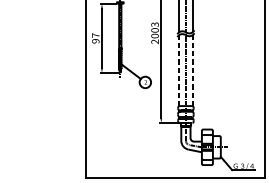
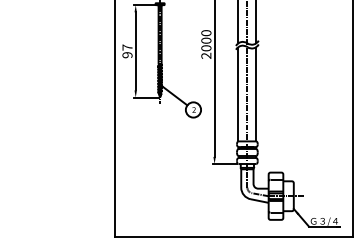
text: (155, 24) -> (206, 33), 2003 -> 2000
line: (179, 70) -> (238, 93), dashed -> solid
line: (192, 70) -> (256, 93), dashed -> solid

